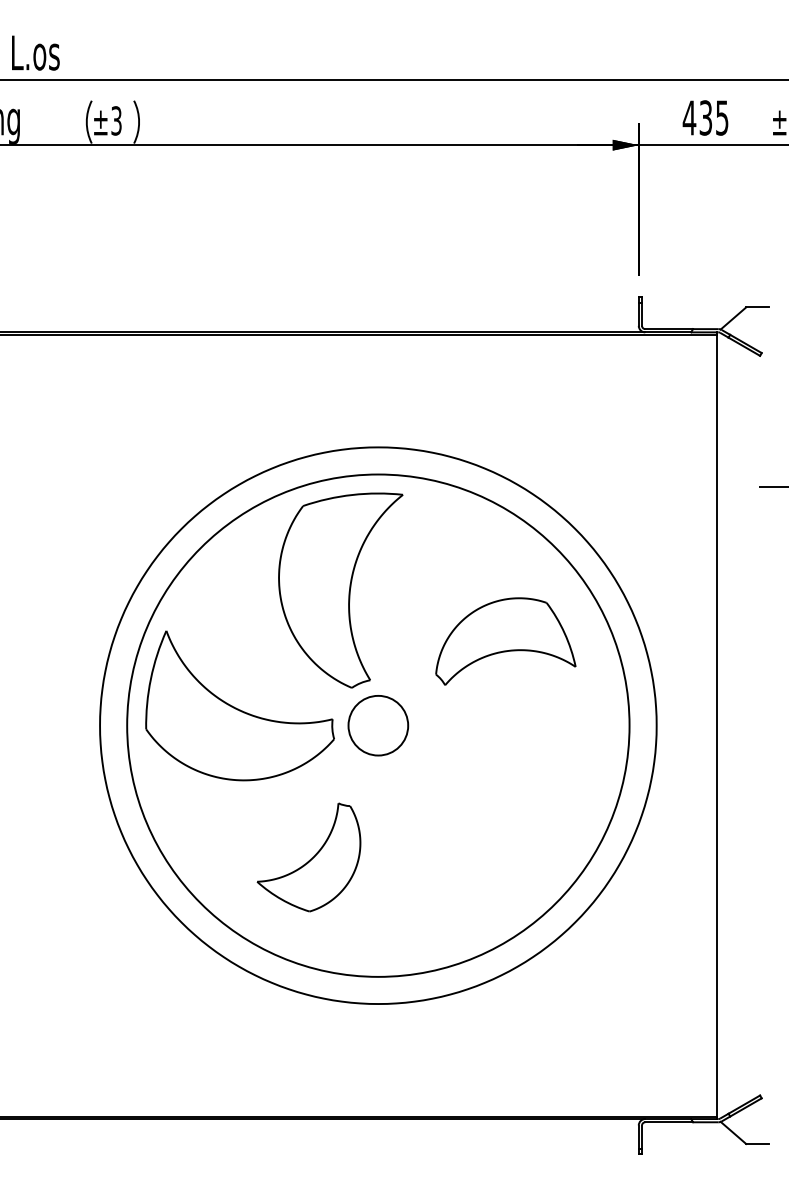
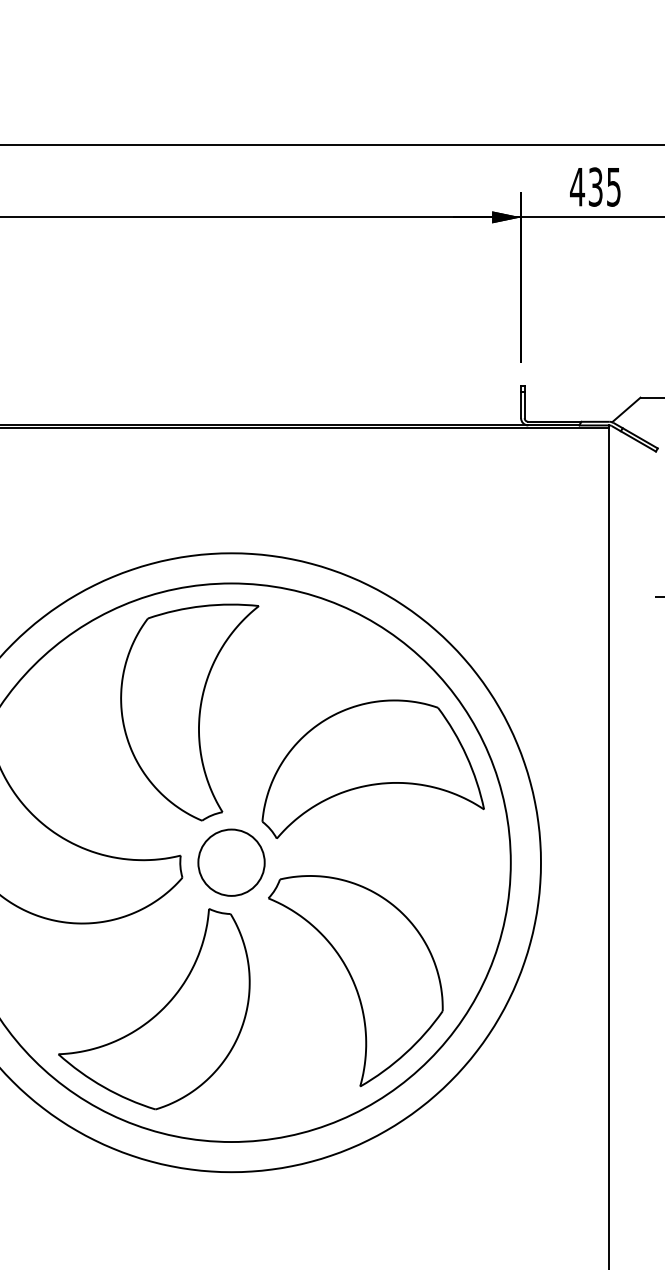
part: (505, 641) -> (372, 769), size x1.43
part: (490, 831) -> (356, 980), added
part: (308, 857) -> (153, 1009), size x1.67

